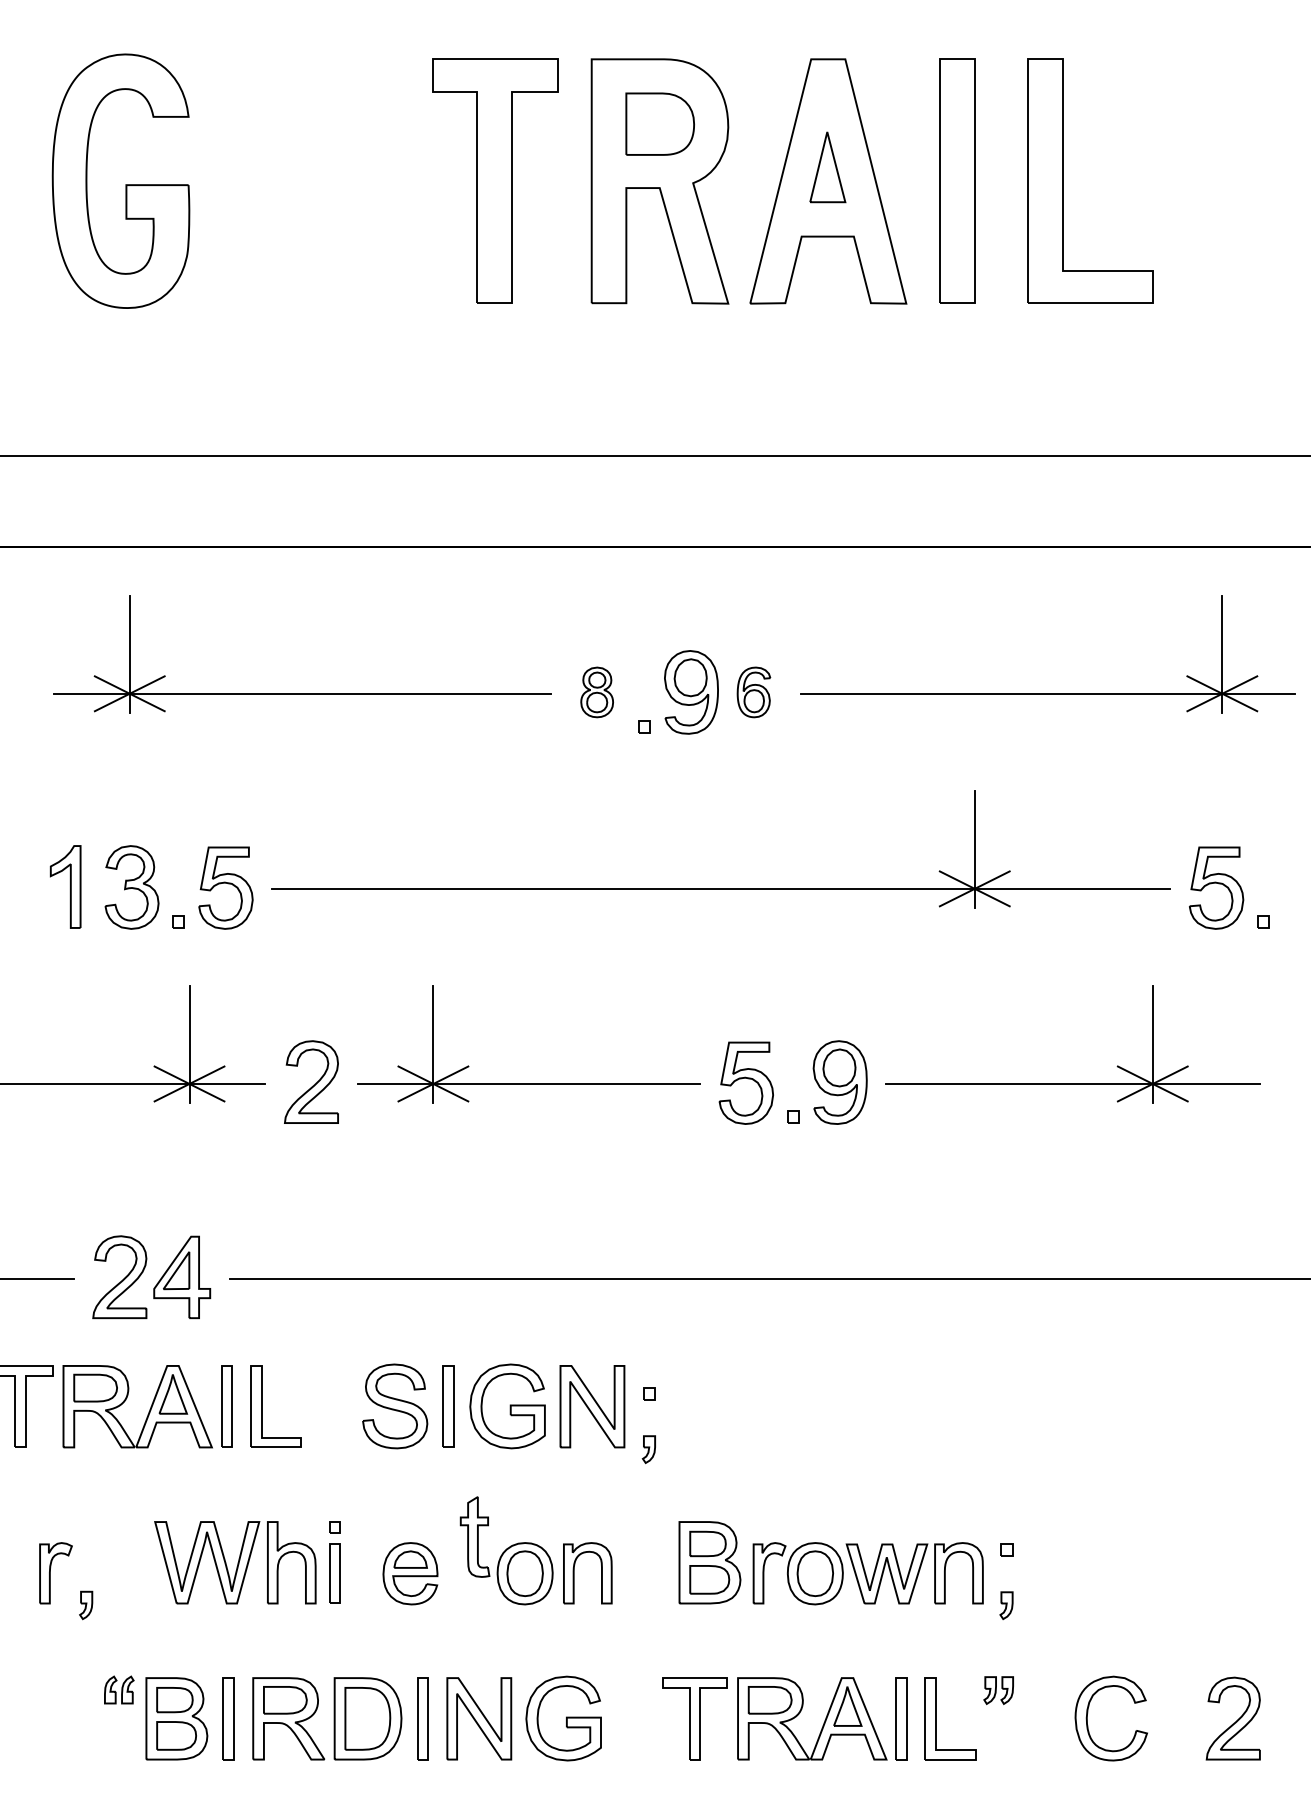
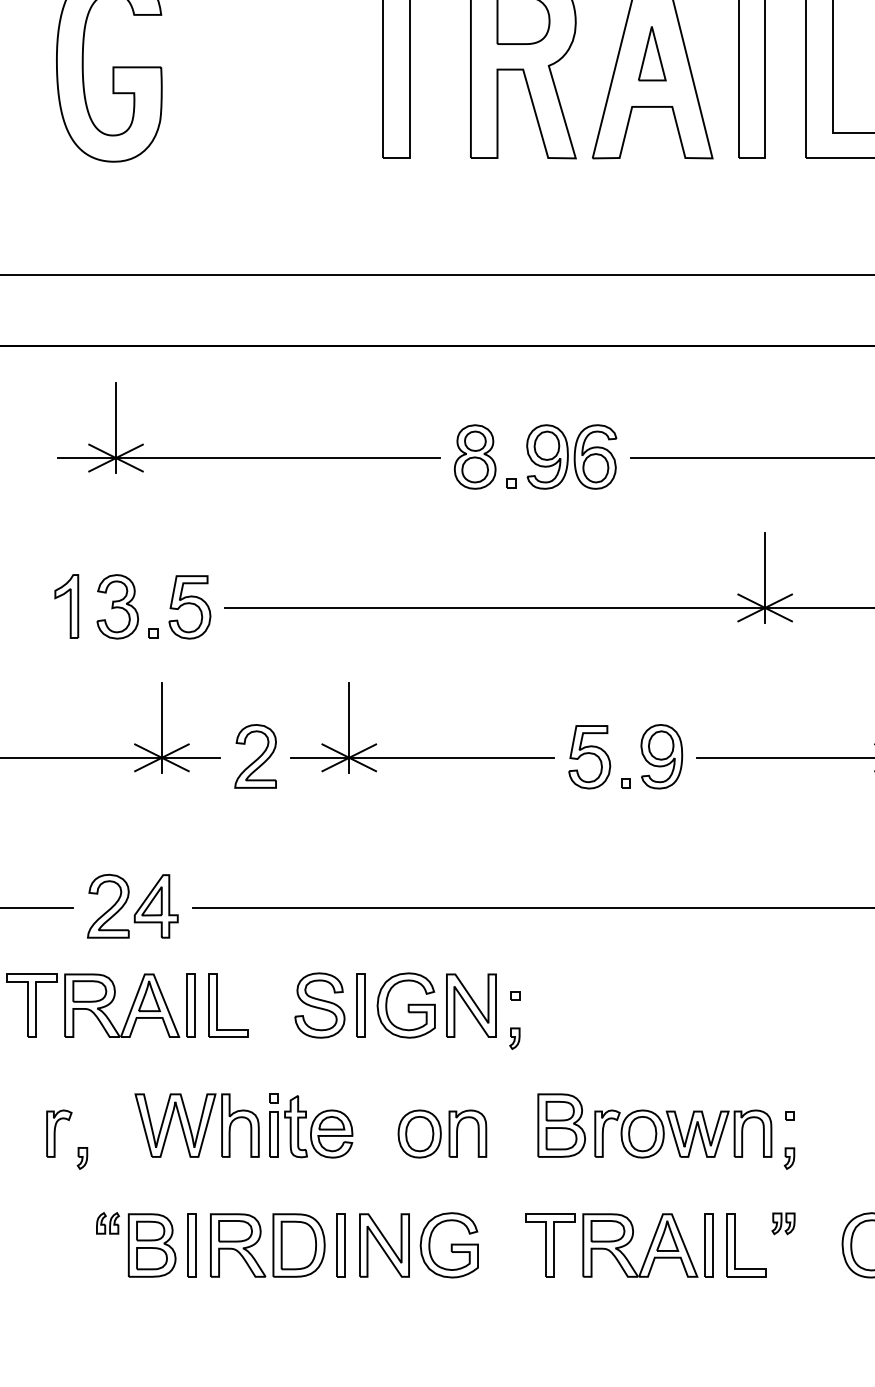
part: (596, 692) -> (474, 457), size x1.67
part: (753, 692) -> (595, 457), size x1.67
part: (474, 1536) -> (295, 1126), moved

